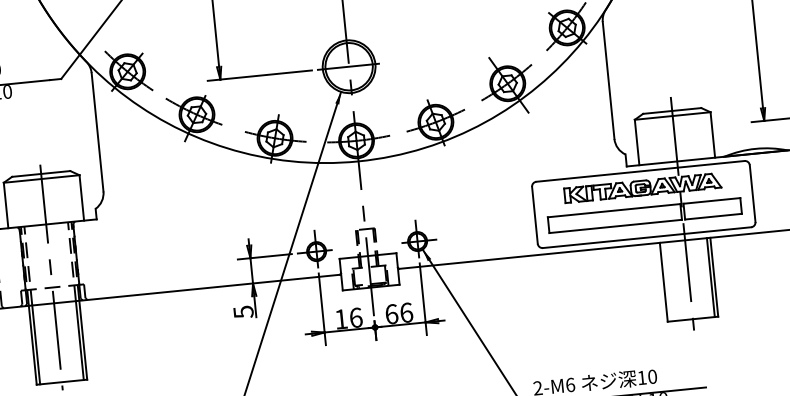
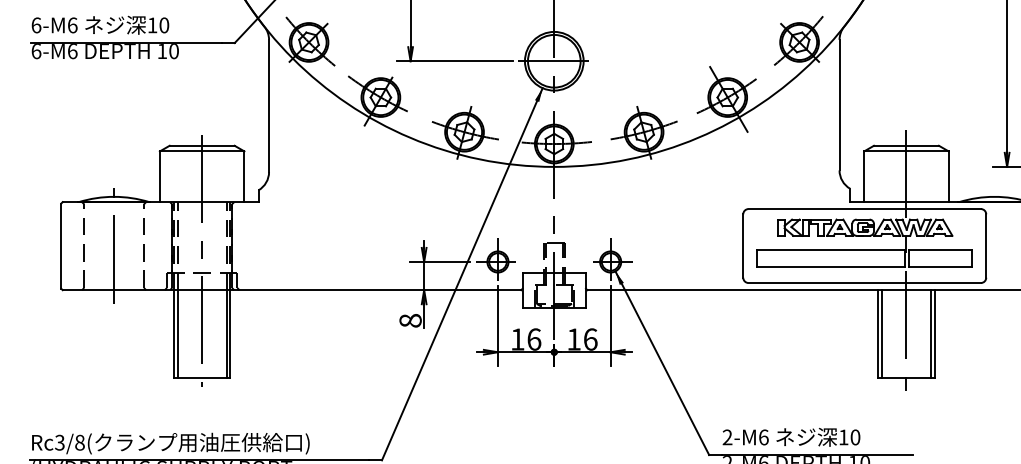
line: (667, 282) -> (882, 334), added
text: (243, 311) -> (410, 320), 5 -> 8
text: (392, 314) -> (574, 339), 66 -> 16

